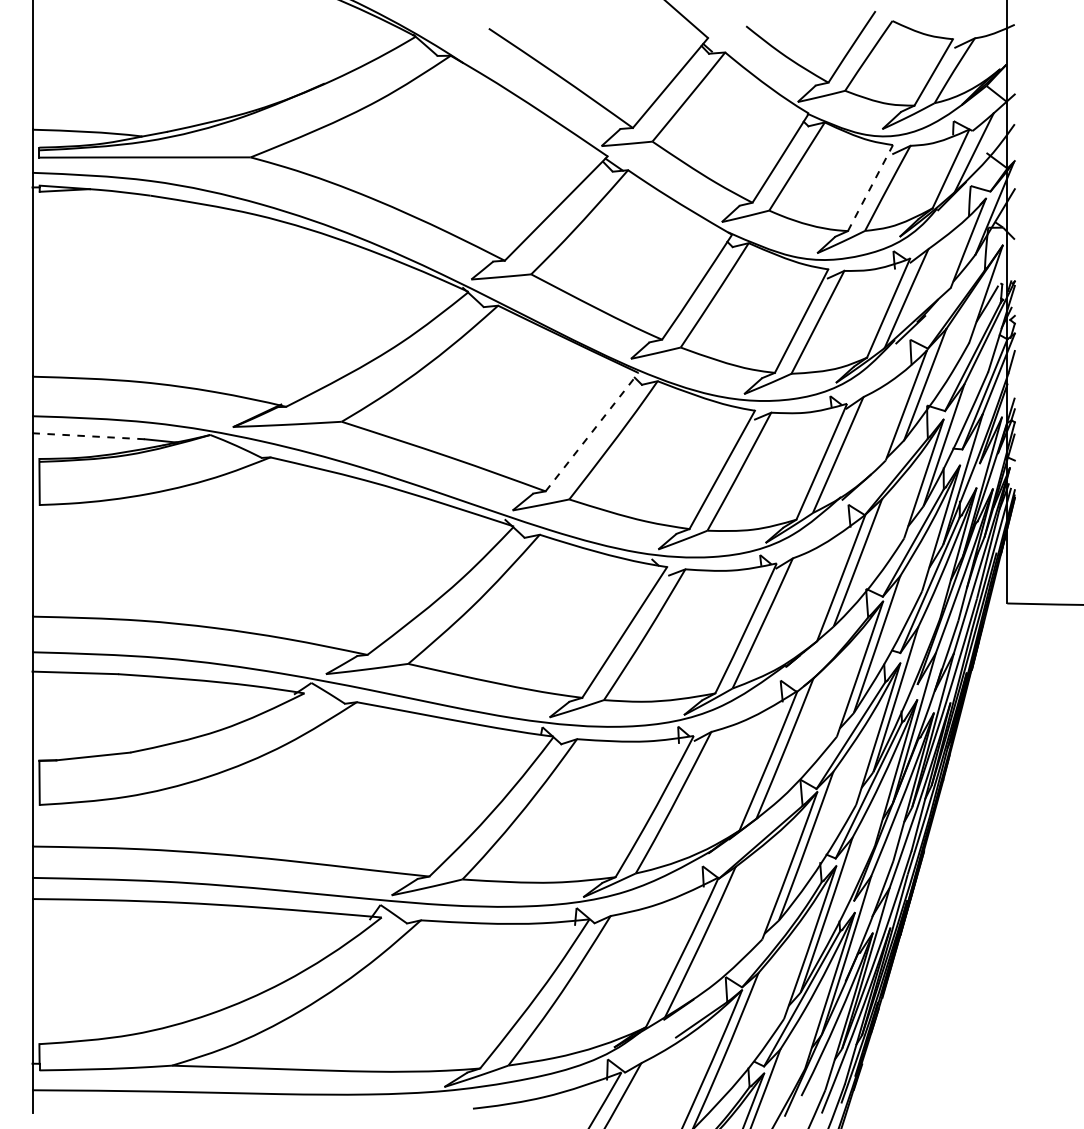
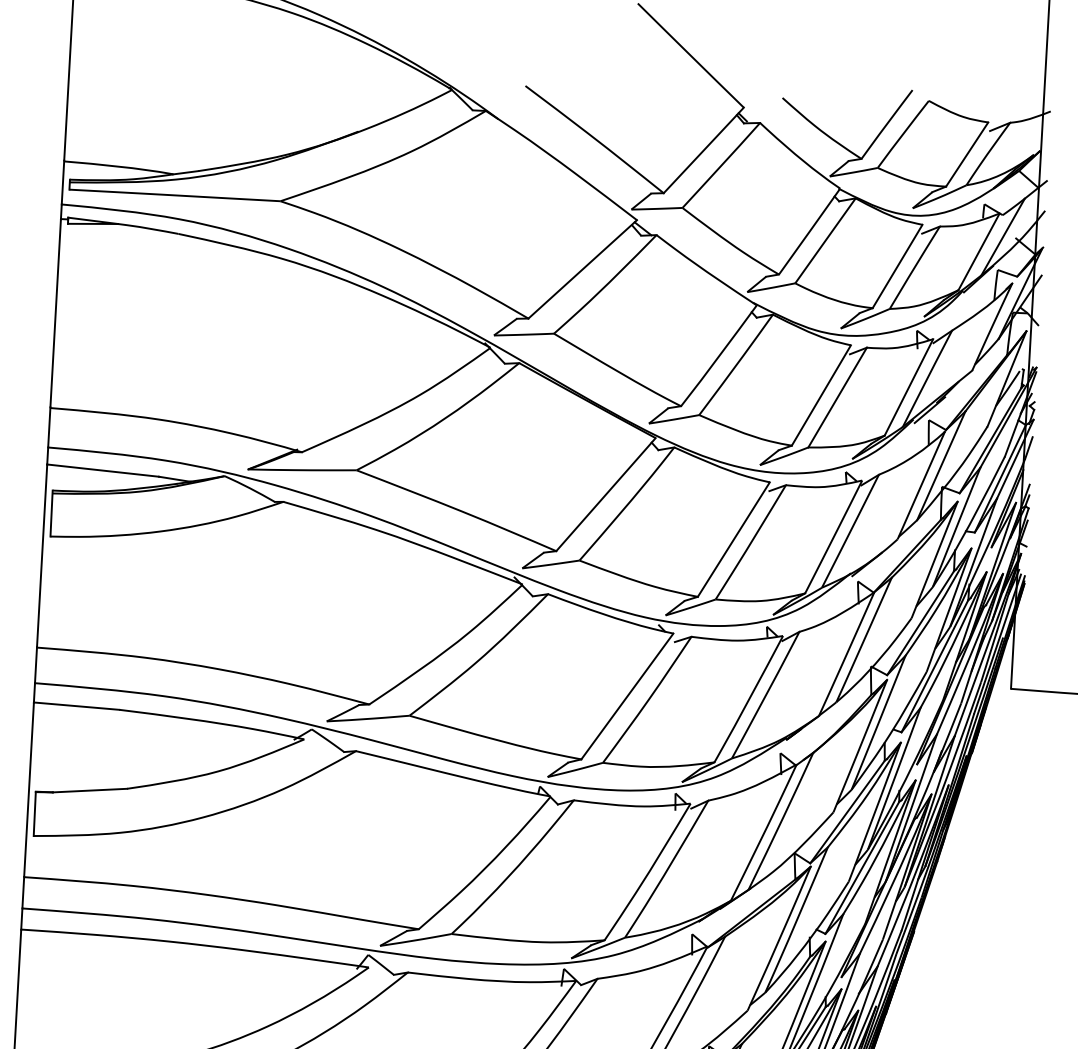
line: (870, 188) -> (897, 266), dashed -> solid
line: (592, 431) -> (606, 493), dashed -> solid
line: (88, 436) -> (102, 470), dashed -> solid

